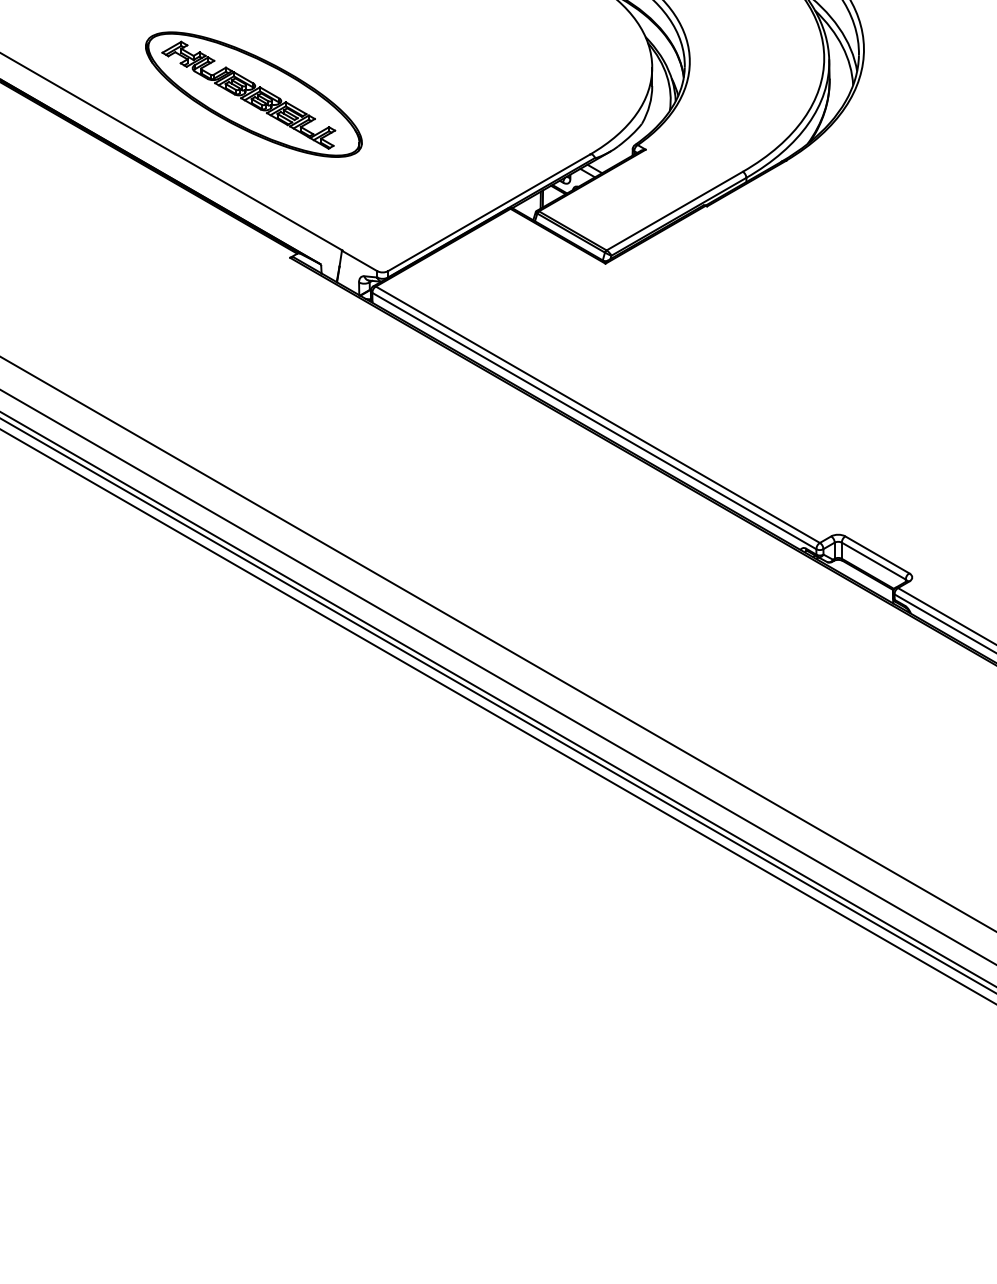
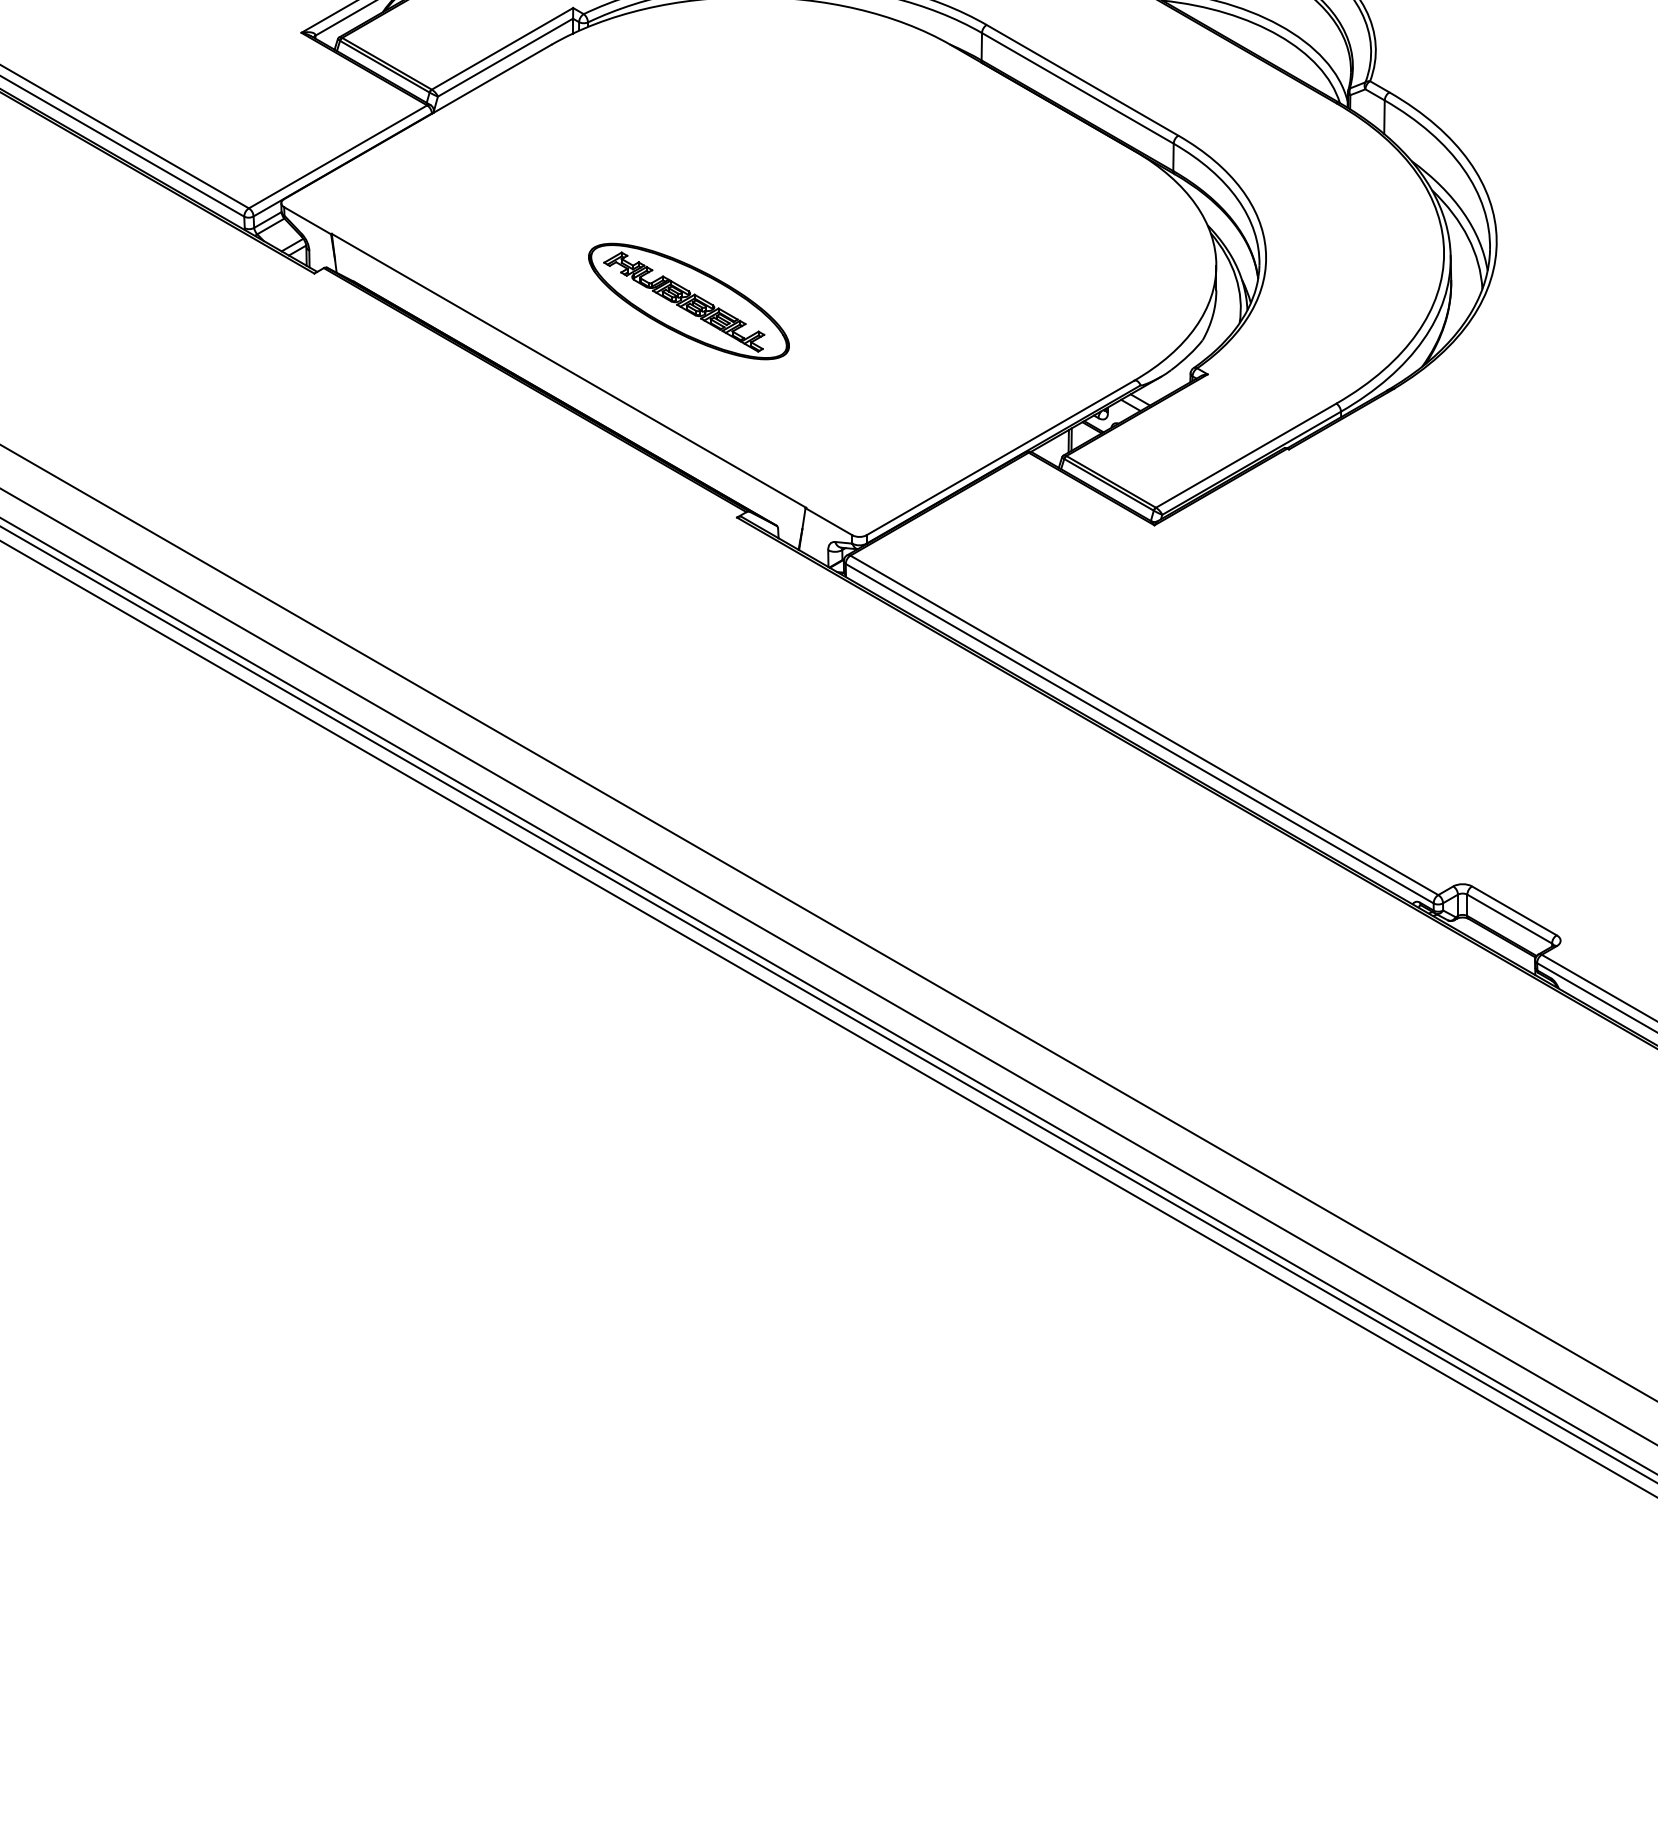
part: (253, 94) -> (688, 301), size x0.7

